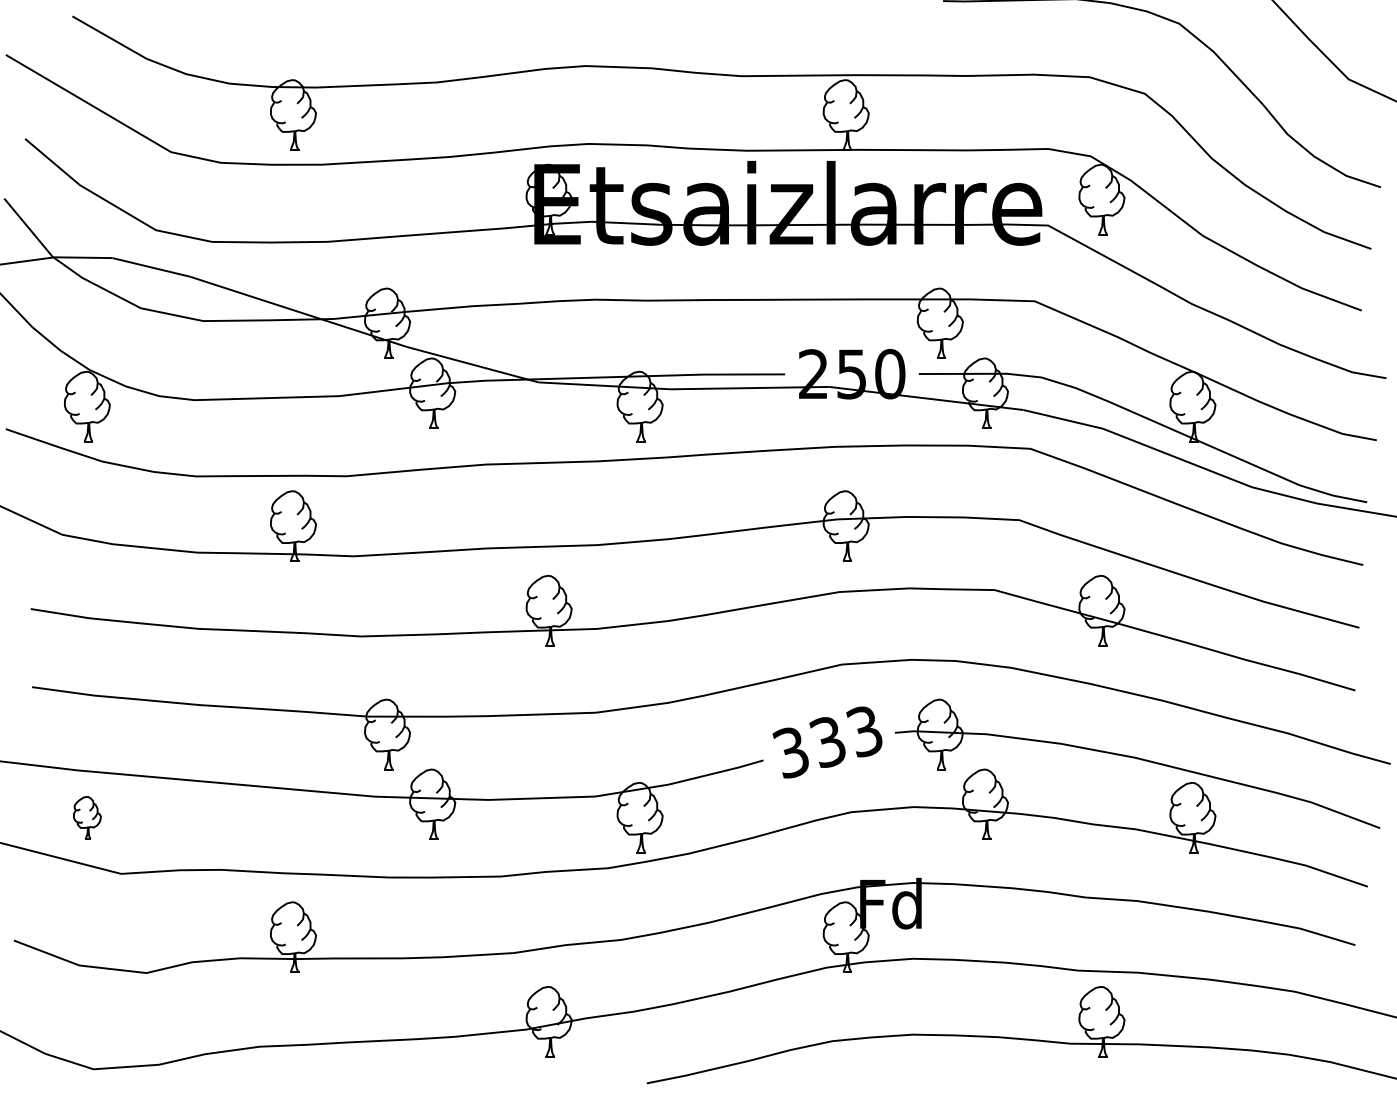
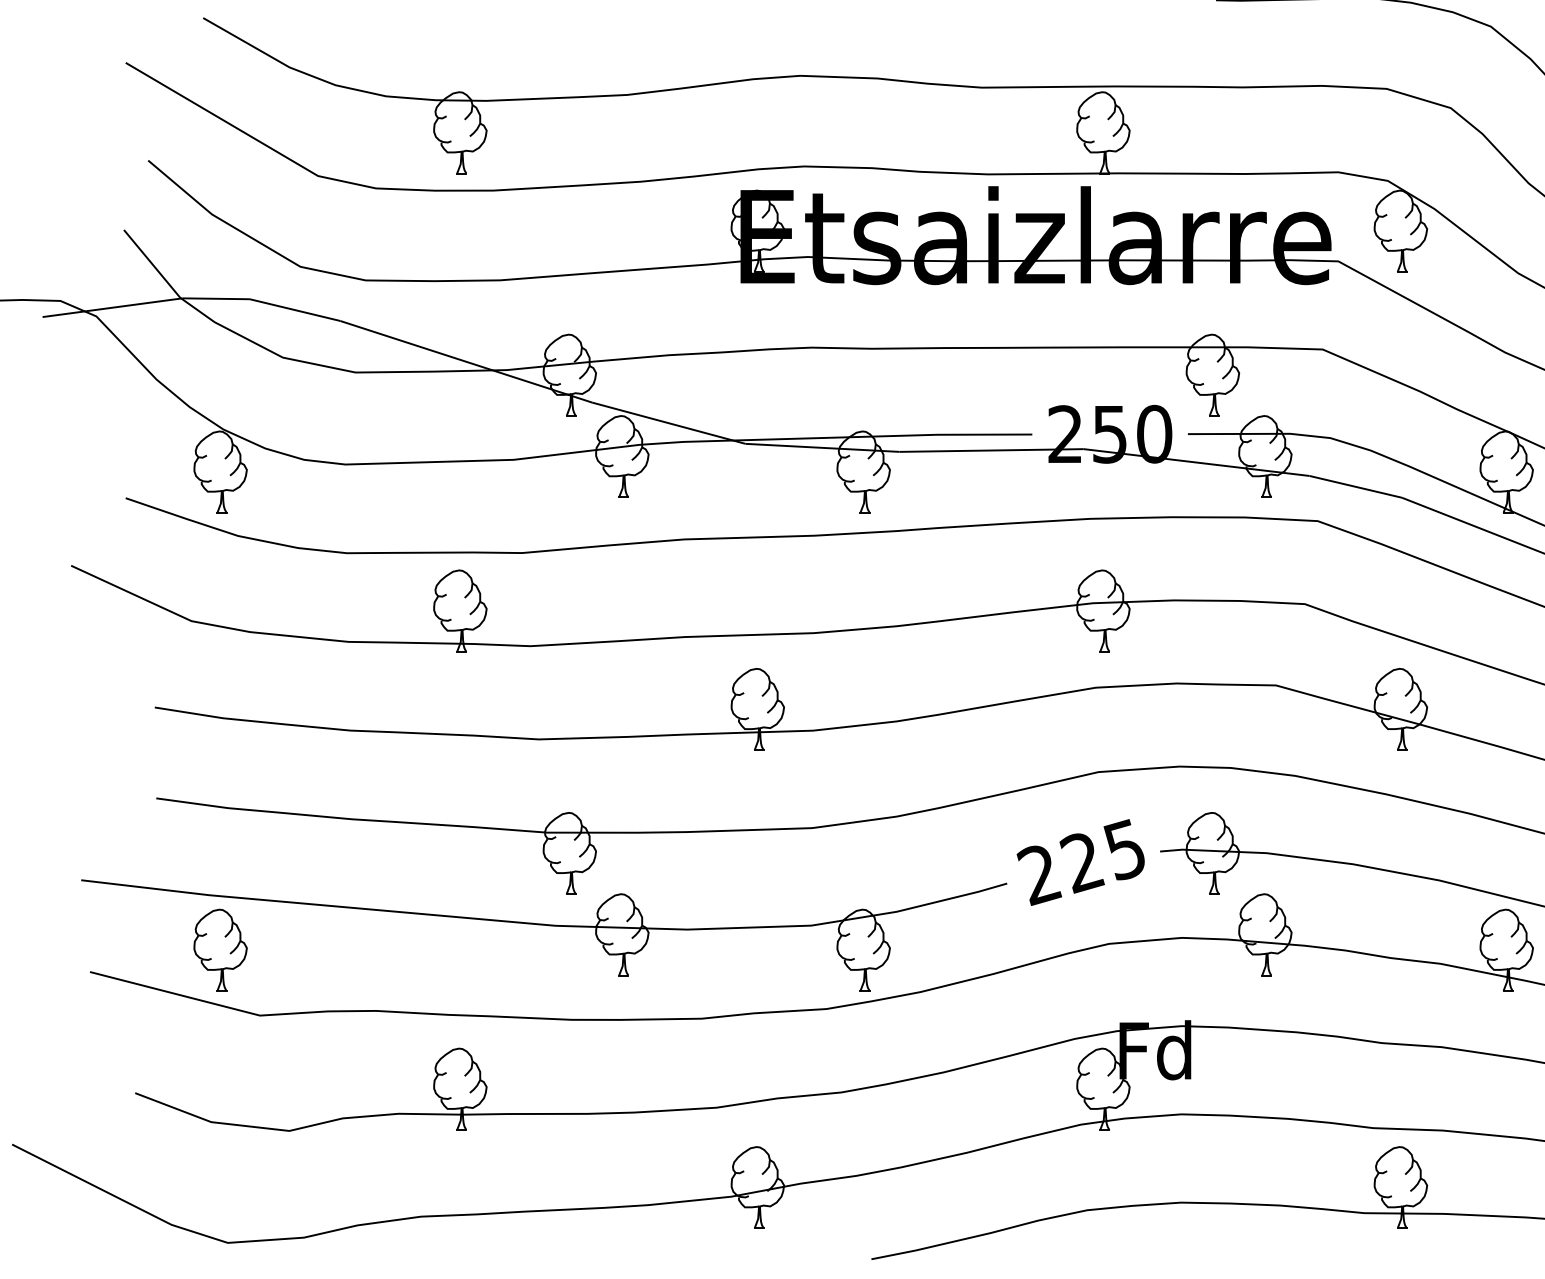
text: (826, 742) -> (1080, 862), 333 -> 225
part: (87, 817) -> (220, 950), size x1.67

